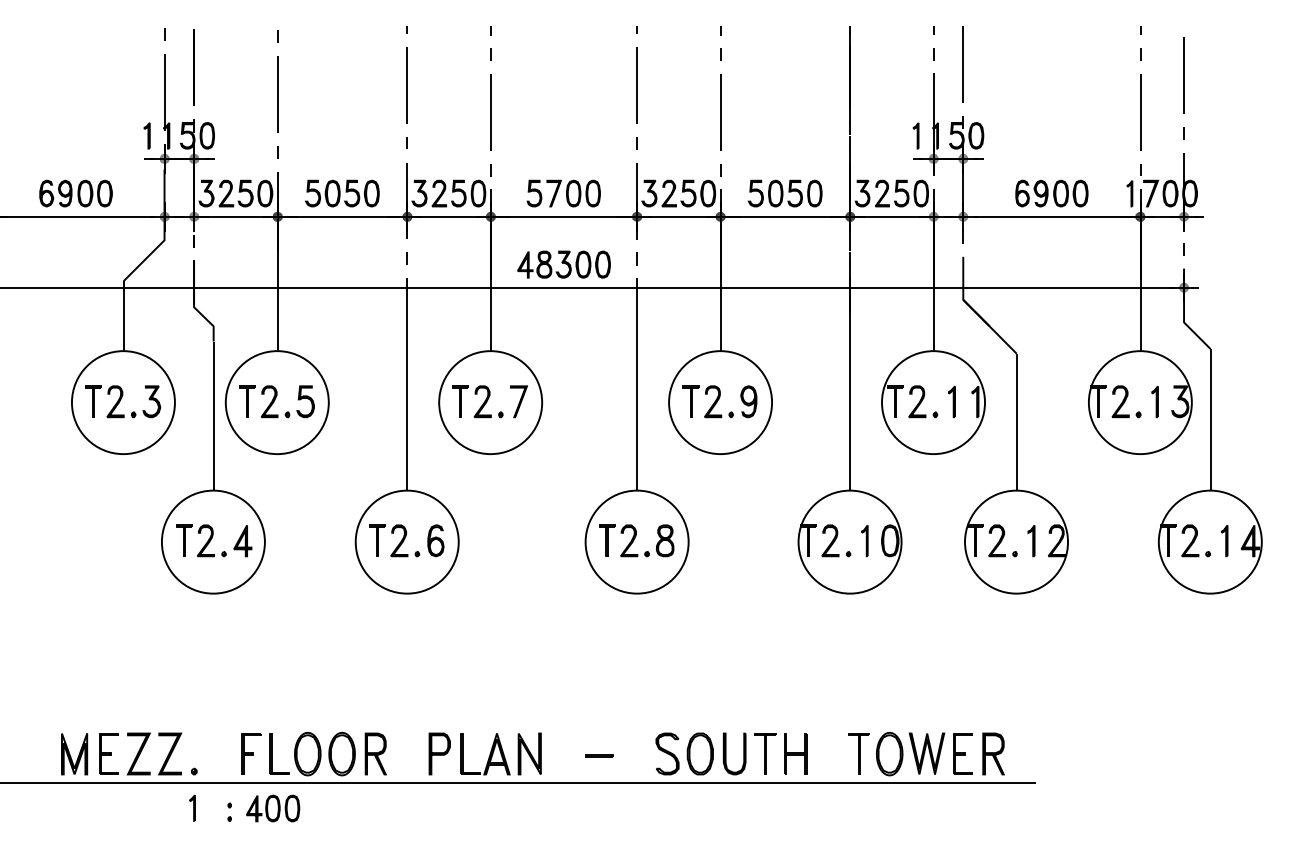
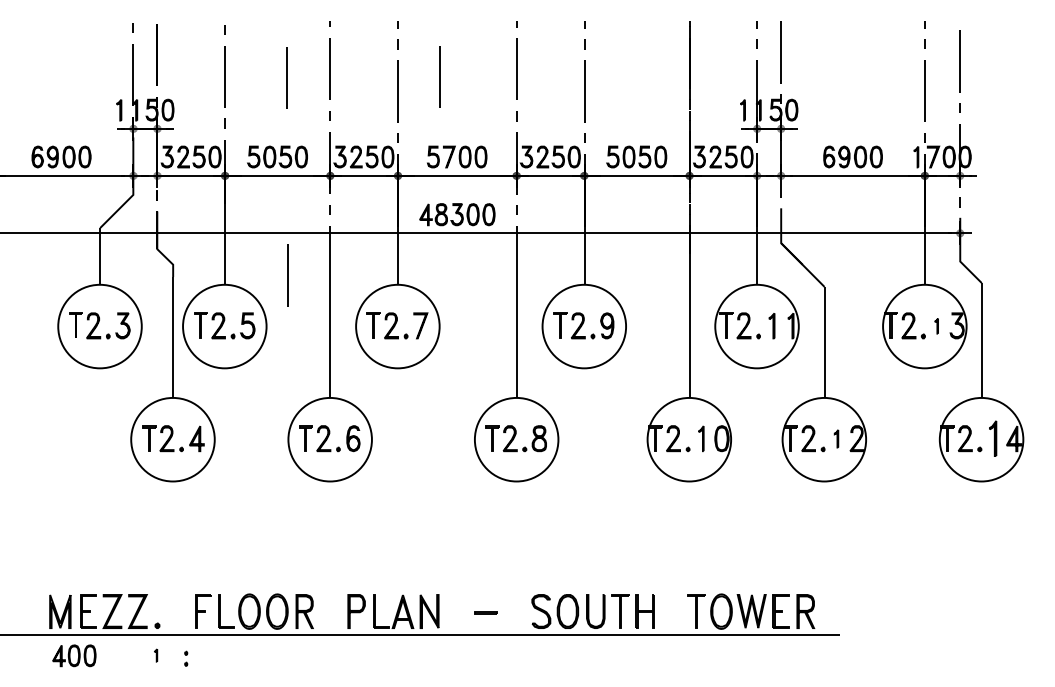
line: (542, 94) -> (439, 76), added
line: (353, 95) -> (286, 77), added
line: (354, 339) -> (287, 275), added
part: (1154, 402) -> (936, 326), size x0.6
part: (1031, 540) -> (836, 438), size x0.7
part: (1225, 540) -> (993, 438), size x1.4
part: (191, 808) -> (155, 655), size x0.6
part: (273, 808) -> (74, 655), moved

